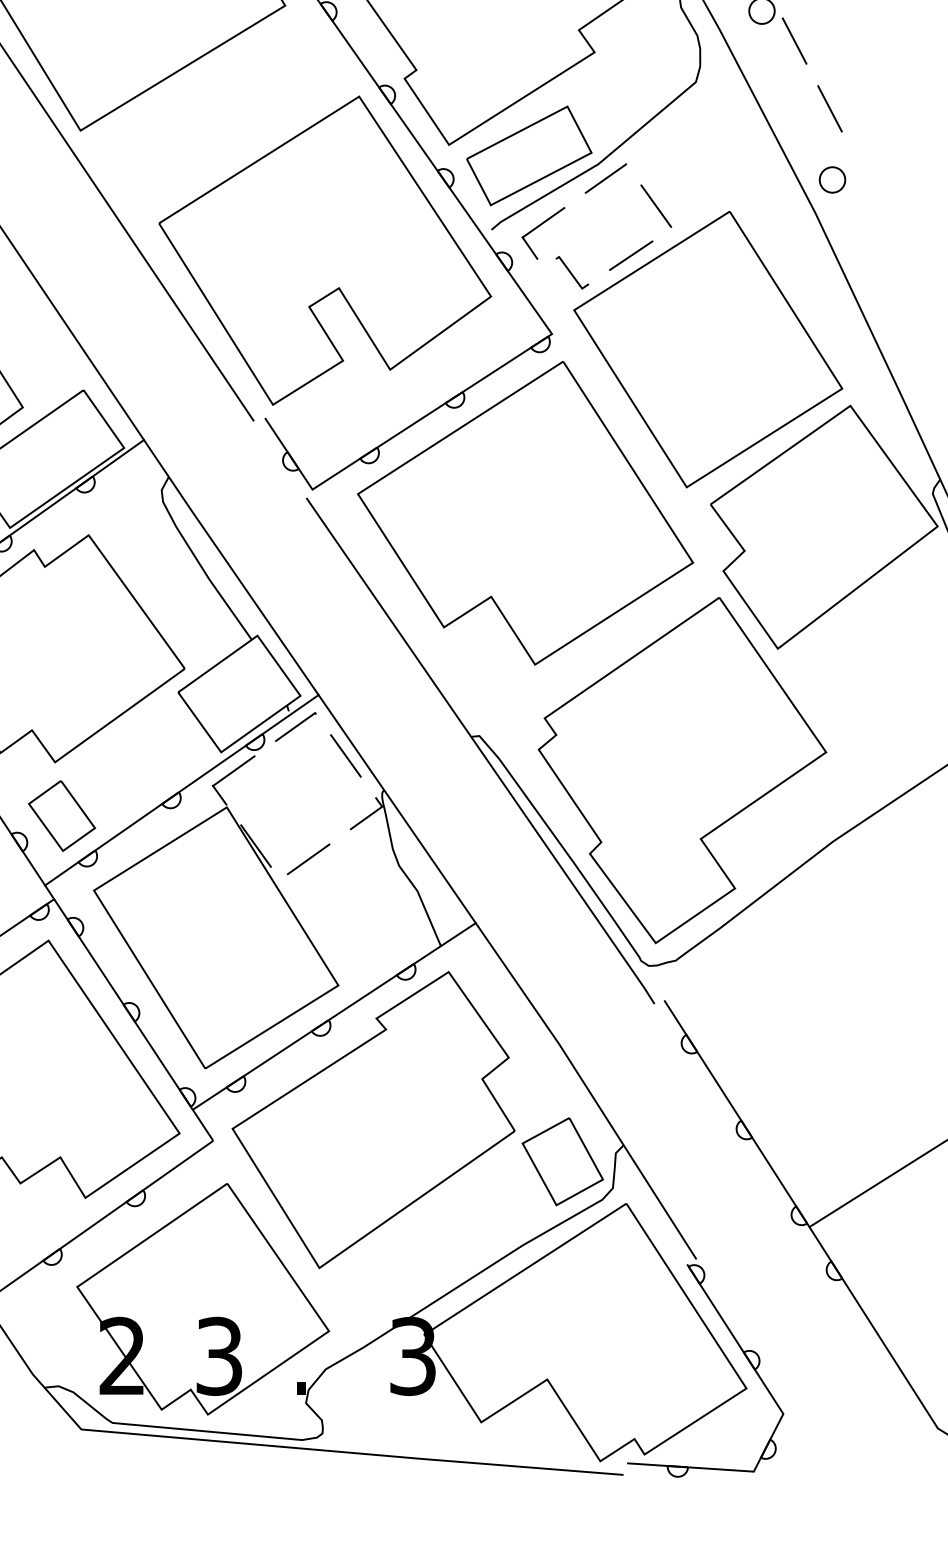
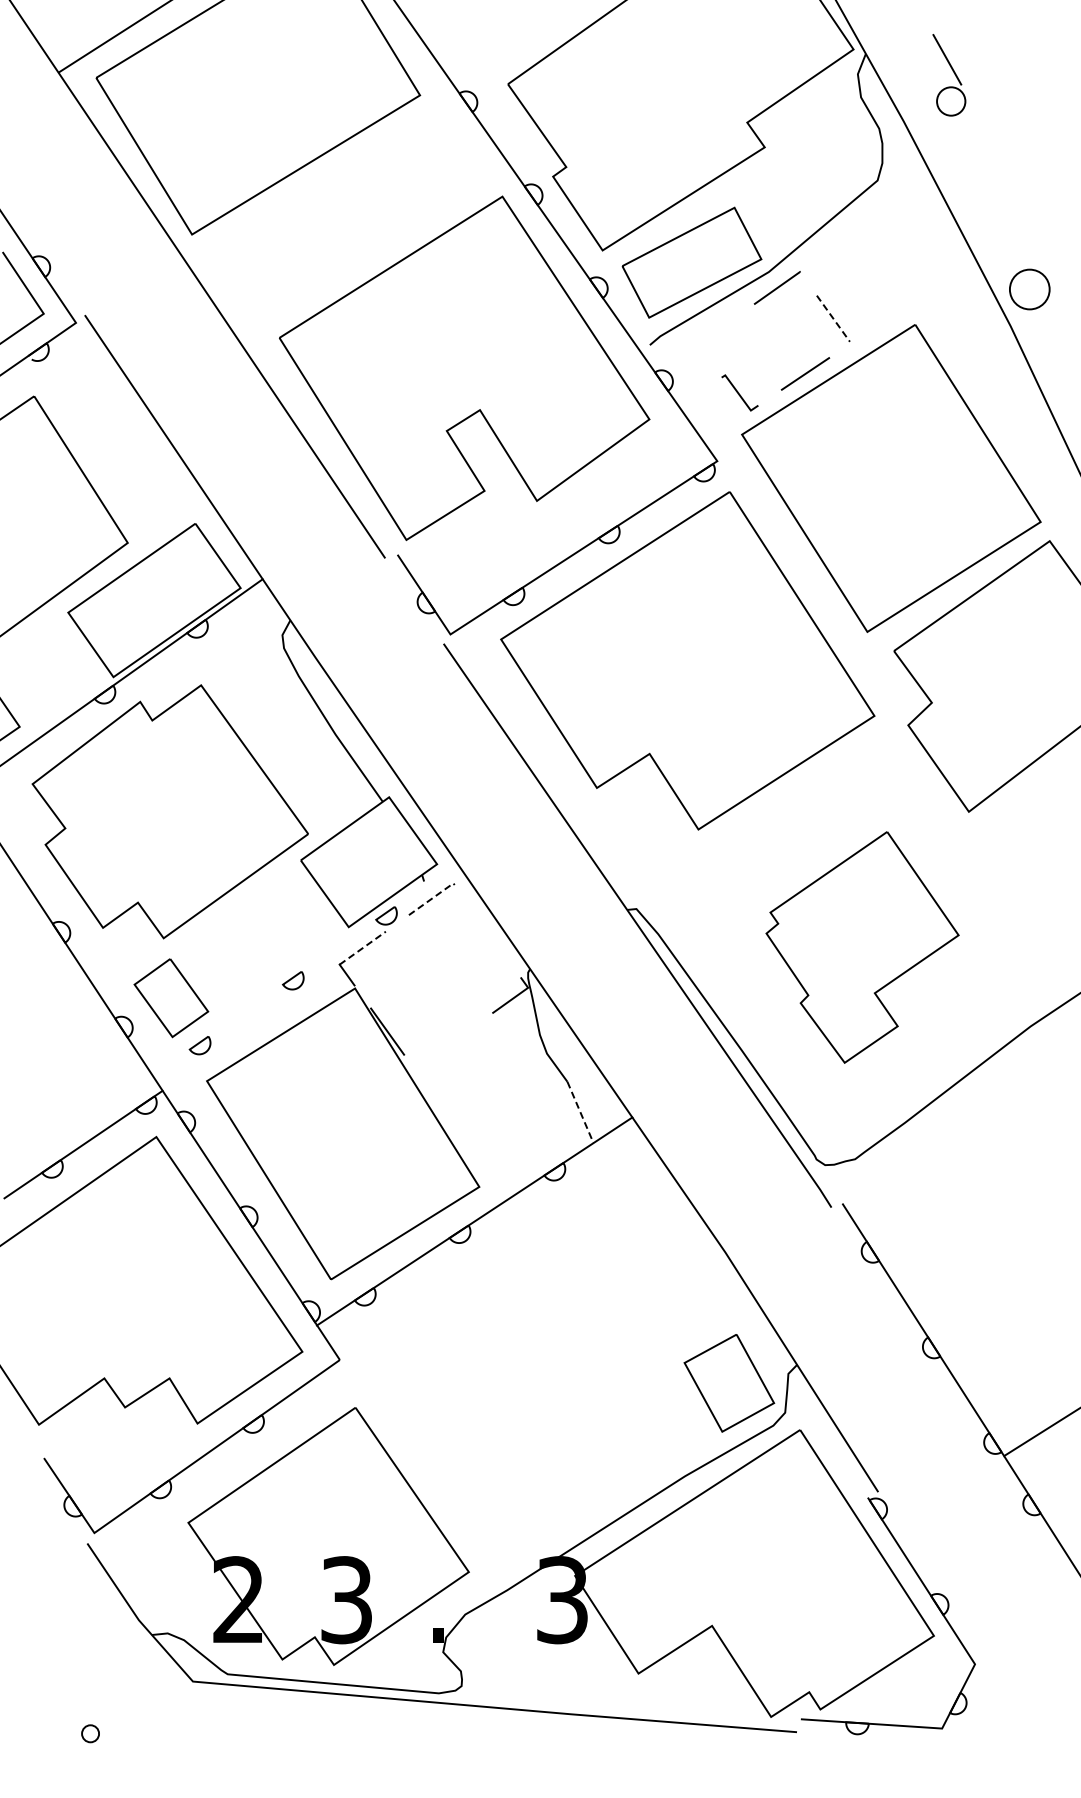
line: (794, 40) -> (987, 134), removed
line: (829, 109) -> (1026, 210), removed
circle: (832, 179) -> (1029, 289), size x1.4
line: (656, 206) -> (833, 319), solid -> dashed
part: (538, 227) -> (702, 342), removed
line: (297, 725) -> (433, 897), solid -> dashed
line: (345, 756) -> (487, 931), removed
line: (234, 770) -> (363, 947), solid -> dashed
part: (682, 770) -> (862, 947), size x0.6
line: (181, 790) -> (304, 969), removed
line: (308, 858) -> (446, 1045), removed
line: (429, 918) -> (580, 1112), solid -> dashed
part: (373, 1119) -> (518, 1336), removed

